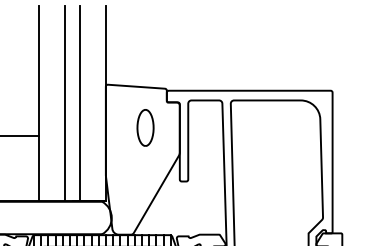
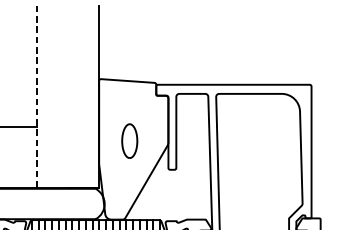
line: (65, 103) -> (61, 96), removed
line: (79, 103) -> (74, 96), removed
line: (39, 104) -> (36, 97), solid -> dashed
part: (145, 127) -> (129, 140), moved

